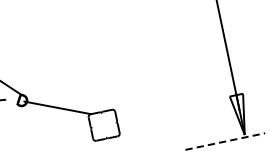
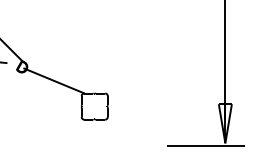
line: (226, 141) -> (206, 145), dashed -> solid

